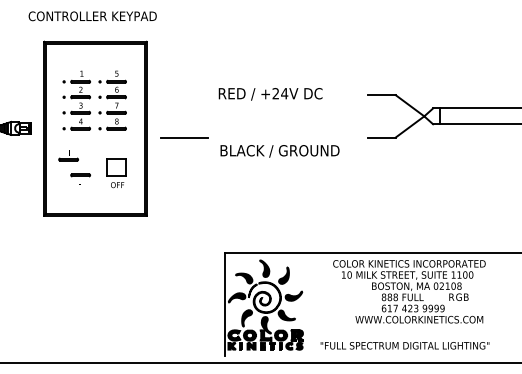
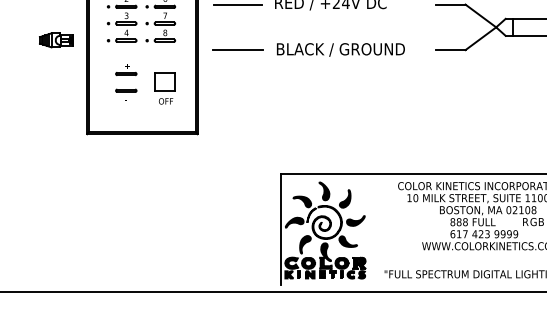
line: (184, 95) -> (238, 4), added
text: (279, 151) -> (340, 50), moved
part: (68, 155) -> (126, 69), moved

